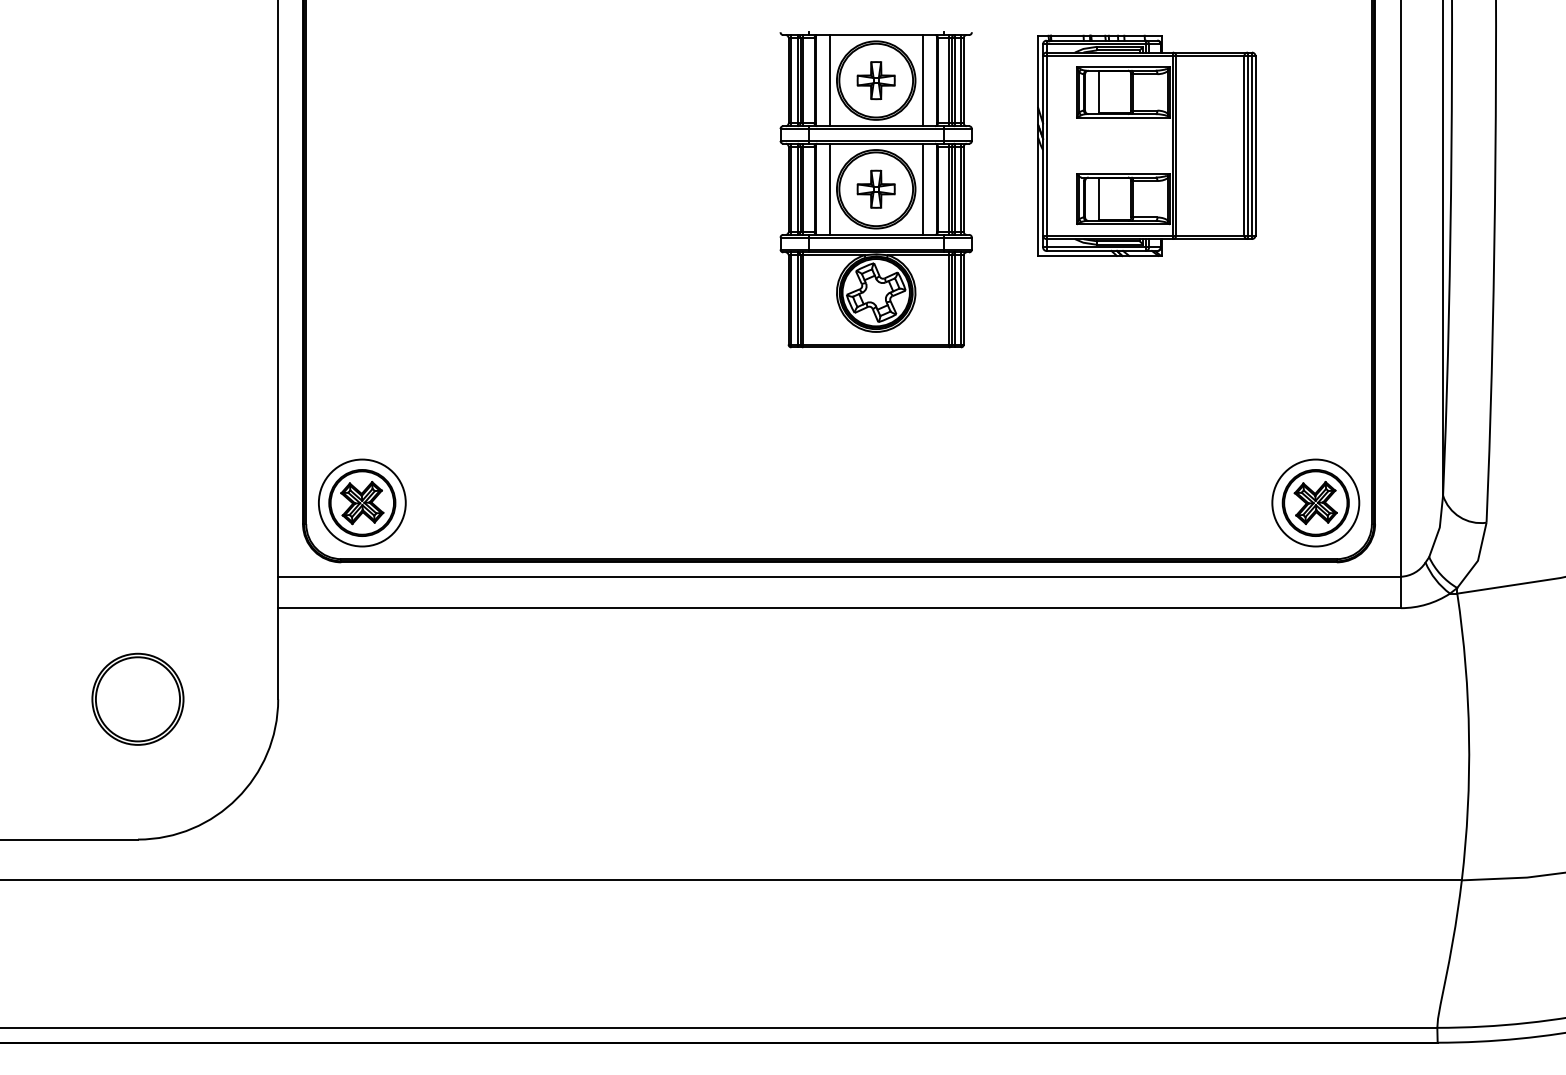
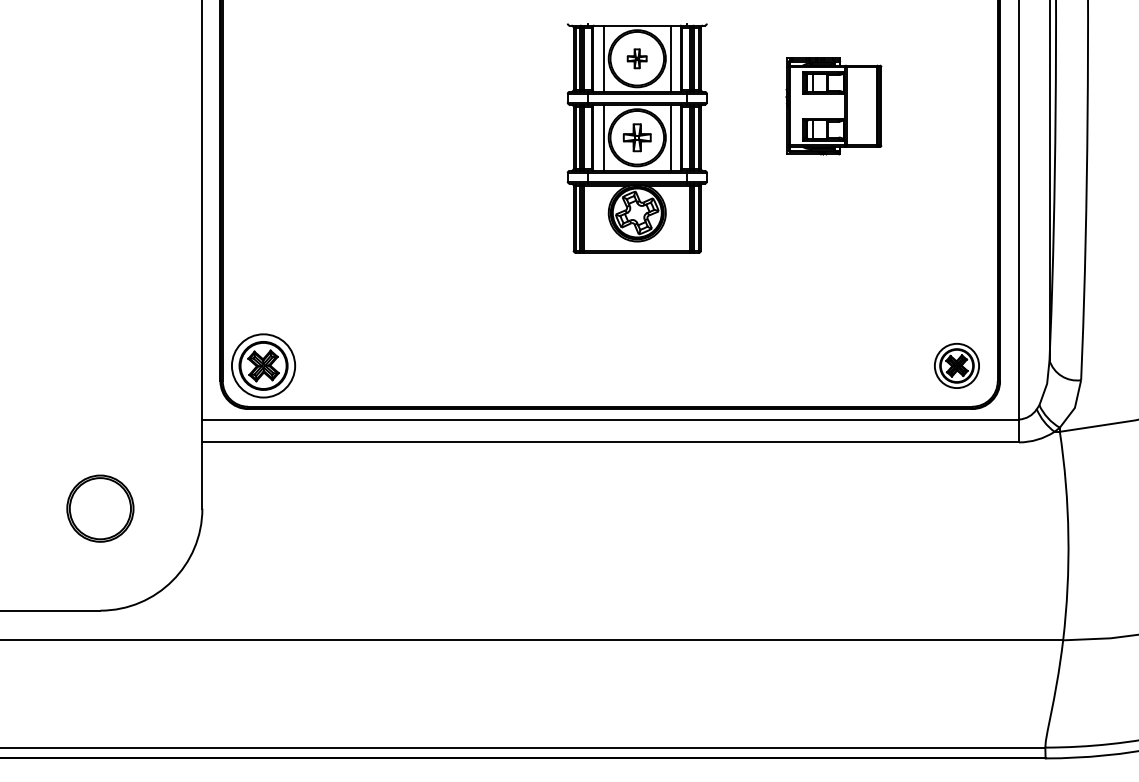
part: (875, 80) -> (636, 58), size x0.7
part: (1146, 146) -> (833, 106), size x0.6
part: (1315, 502) -> (956, 365), size x0.7

